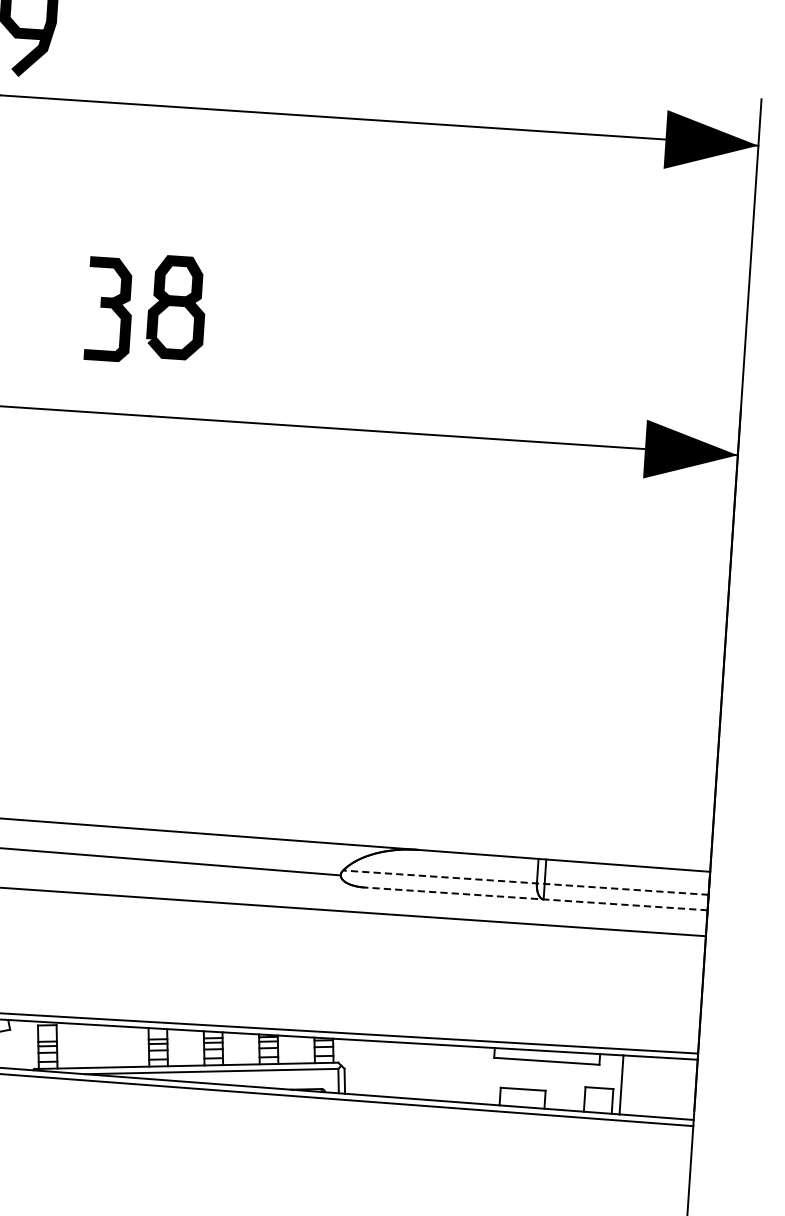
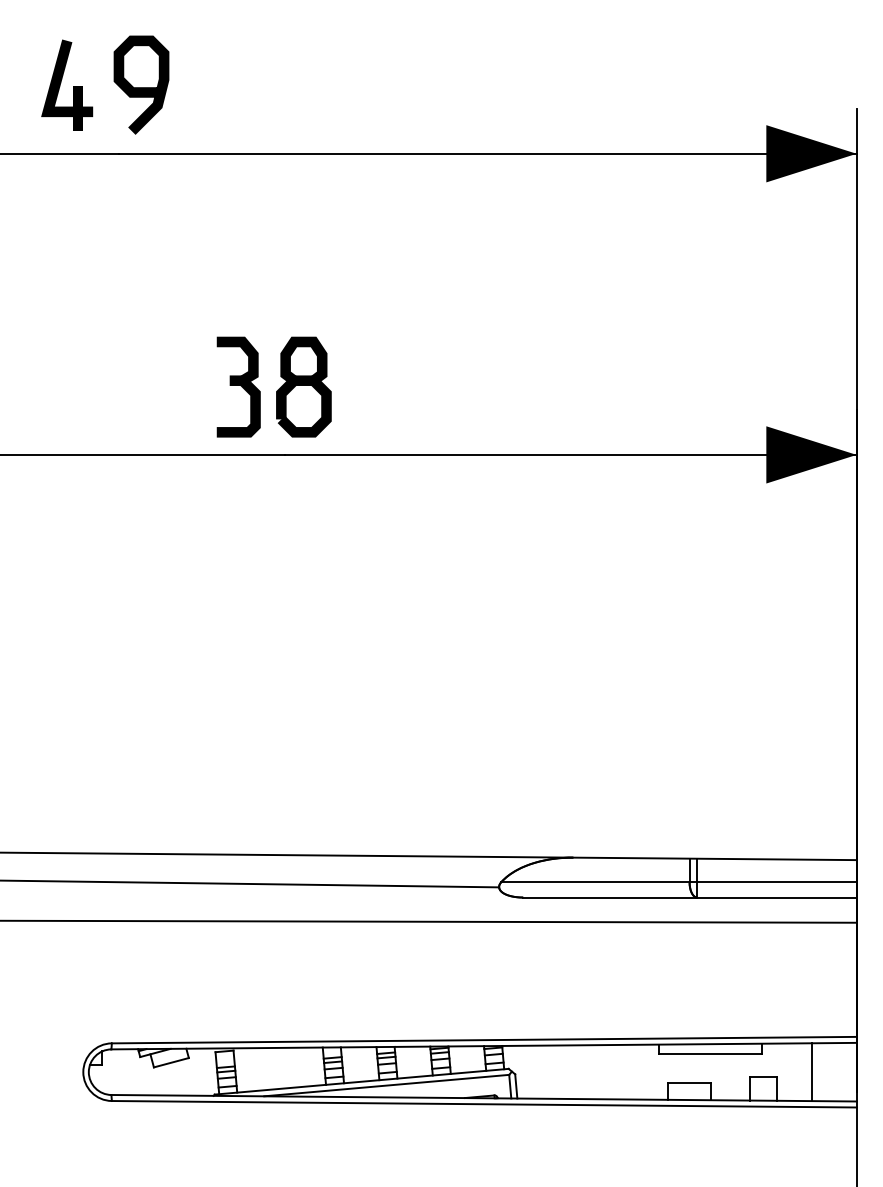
part: (176, 307) -> (303, 386), moved
part: (109, 308) -> (238, 386), moved
line: (525, 882) -> (678, 882), dashed -> solid
line: (535, 898) -> (689, 897), dashed -> solid
line: (621, 1085) -> (811, 1072), moved

